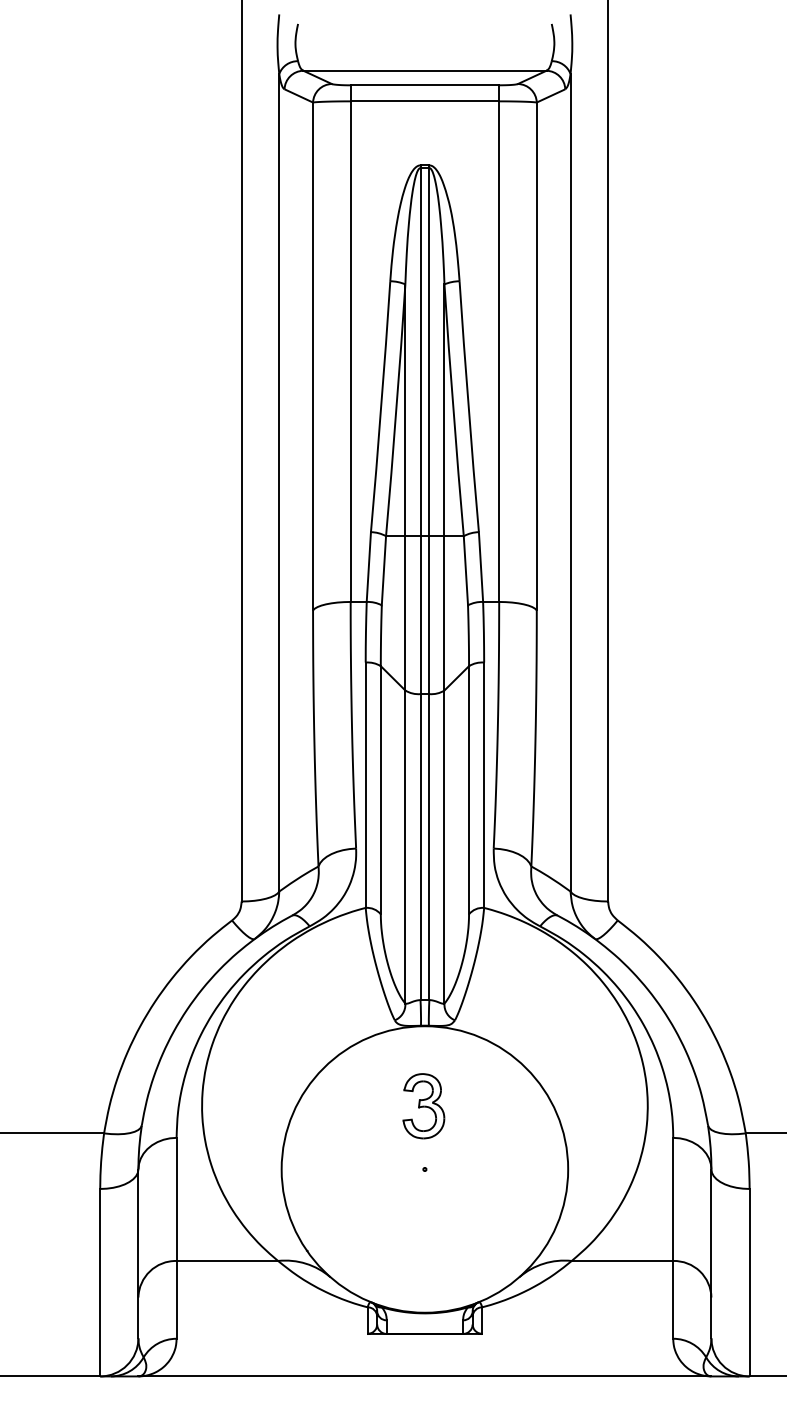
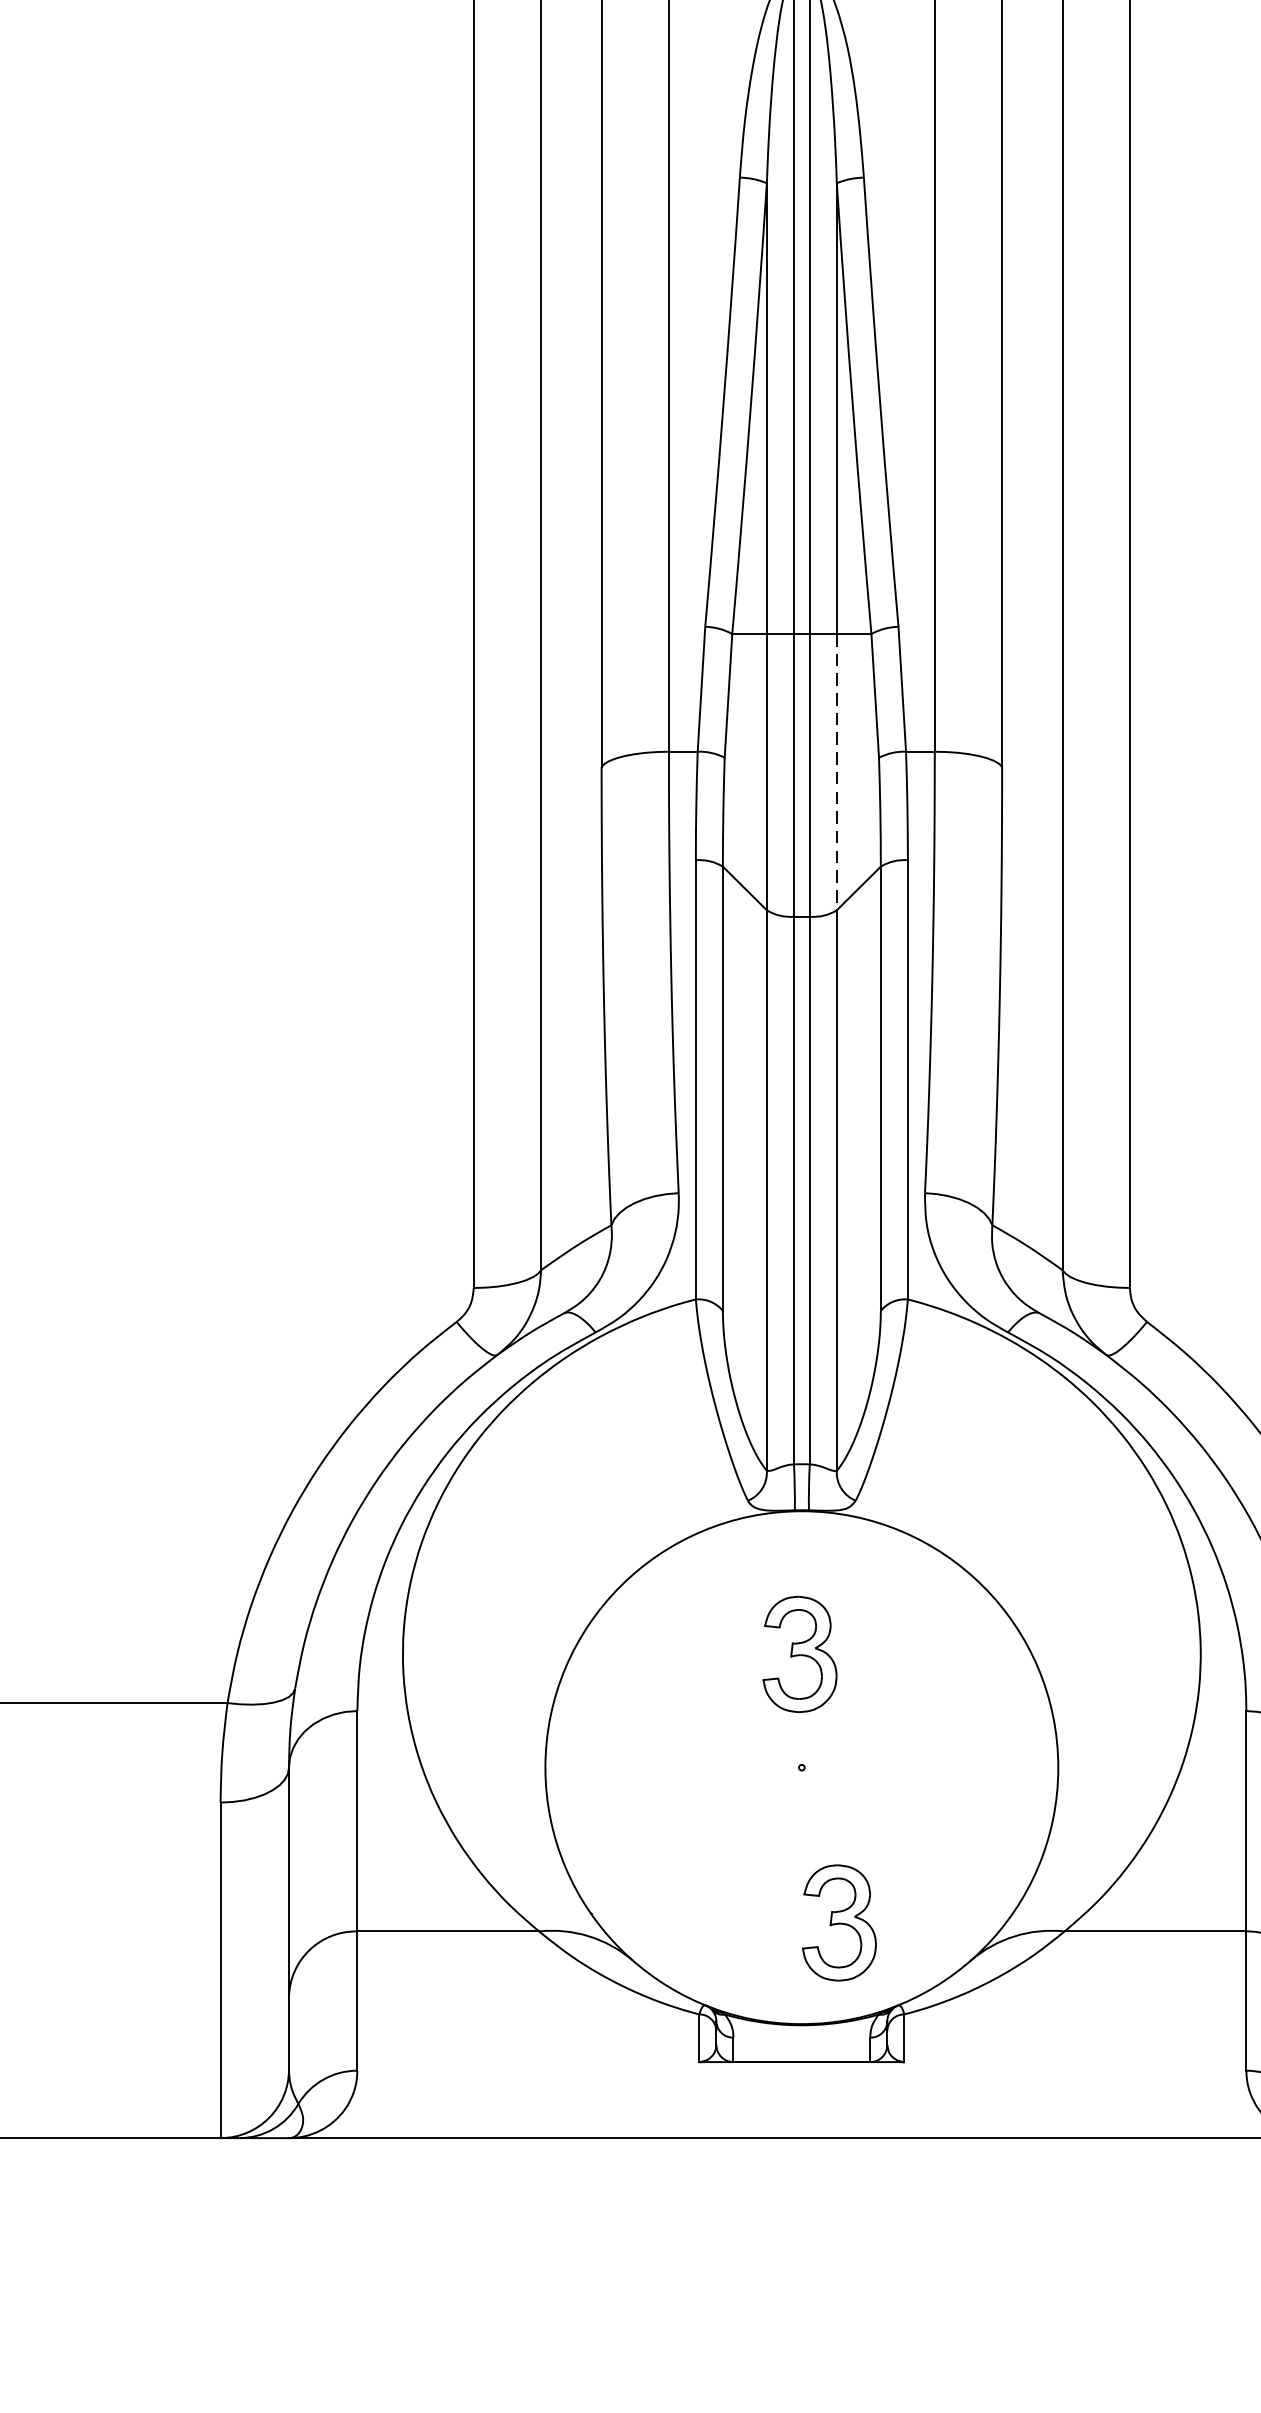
line: (444, 613) -> (836, 772), solid -> dashed
part: (445, 1256) -> (838, 1923), added

